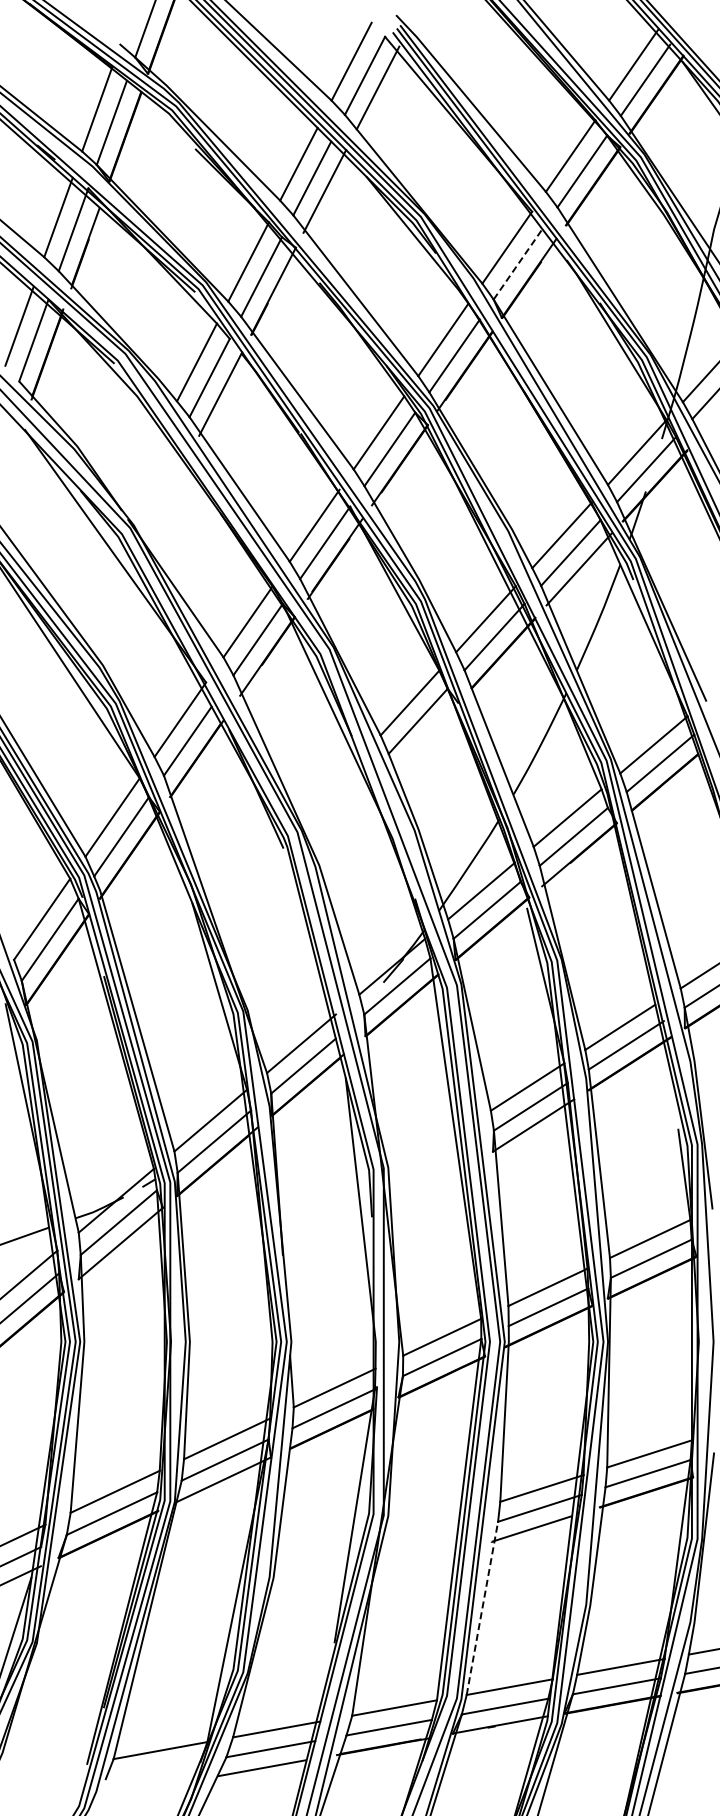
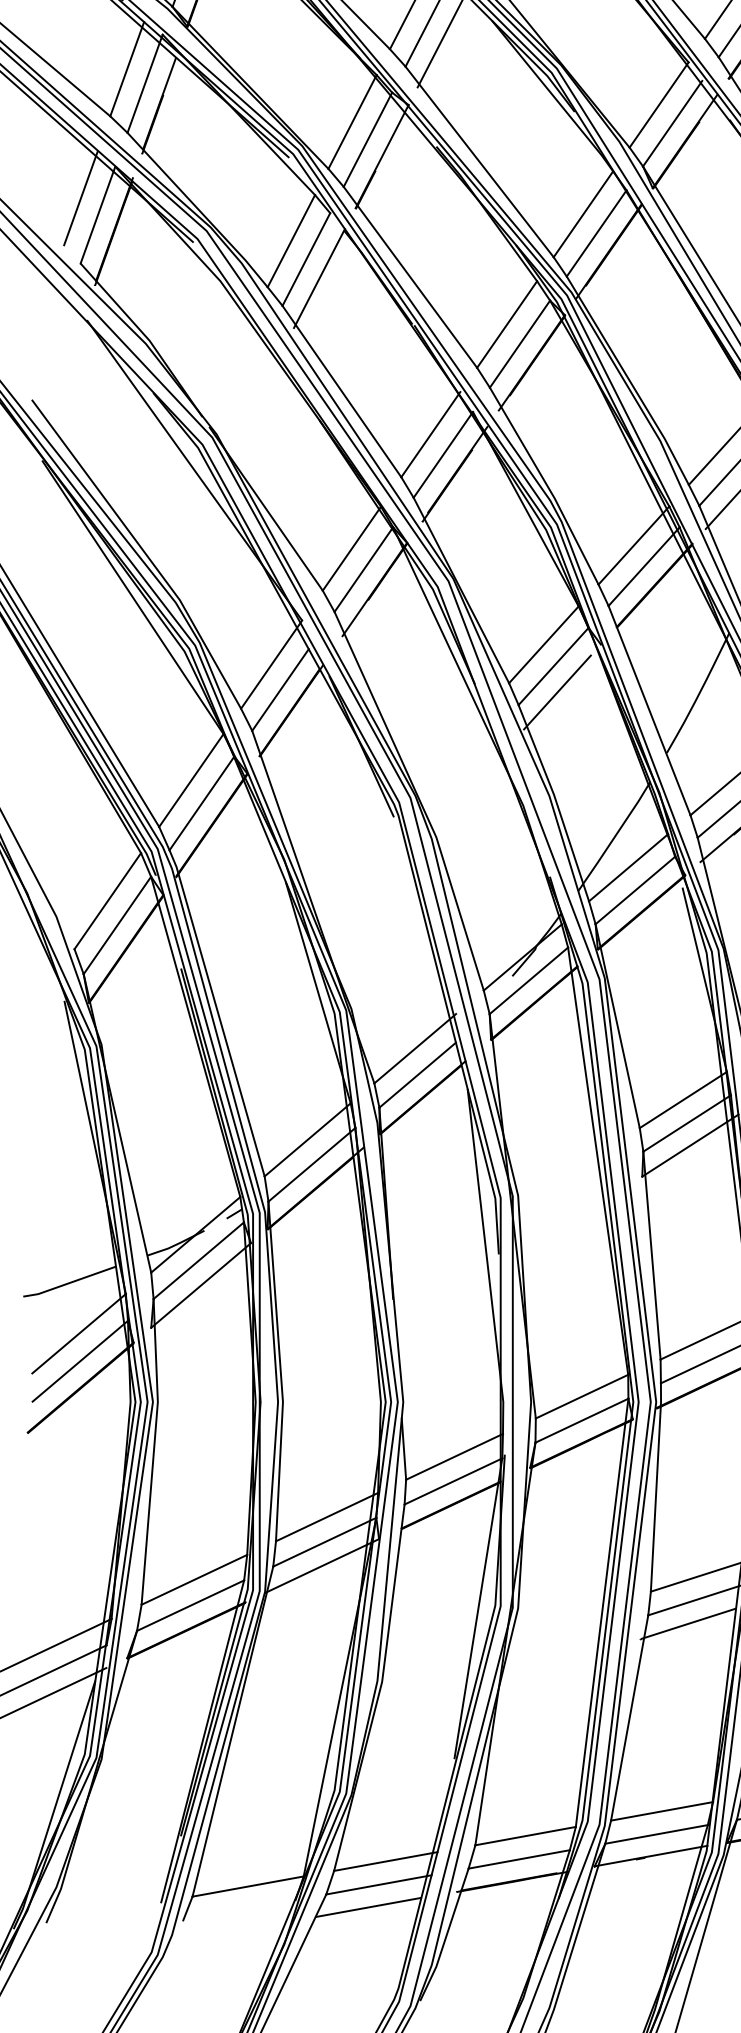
line: (518, 263) -> (672, 123), dashed -> solid
line: (421, 743) -> (557, 692), added
line: (482, 1608) -> (629, 1718), dashed -> solid

